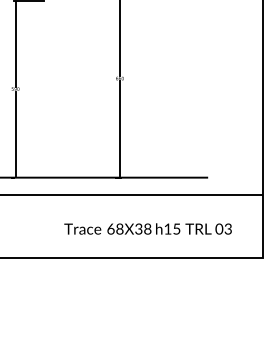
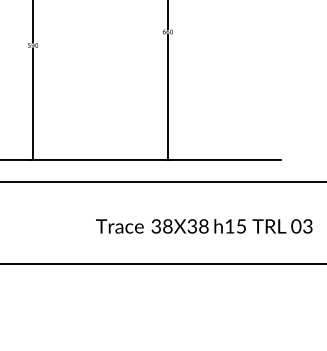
text: (110, 228) -> (155, 225), 68X38 -> 38X38

